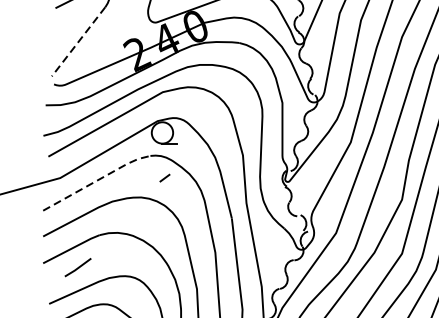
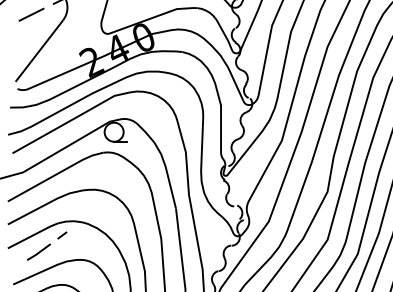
line: (78, 42) -> (39, 51), dashed -> solid
line: (165, 178) -> (62, 235), moved
line: (97, 180) -> (56, 174), dashed -> solid

